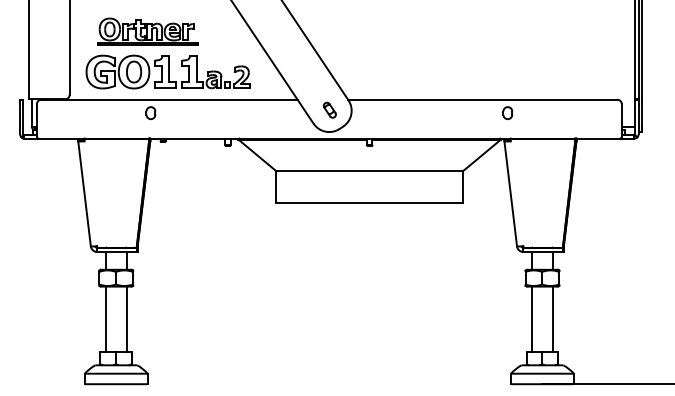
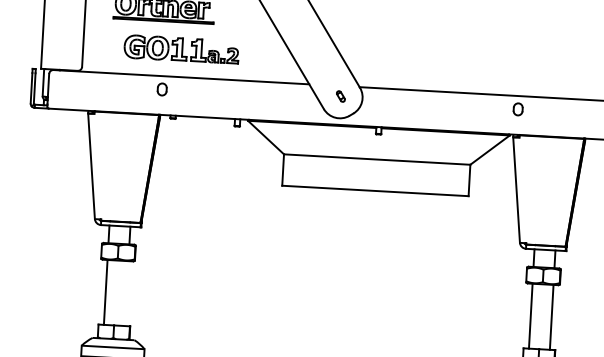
part: (167, 71) -> (181, 48), size x0.7
part: (329, 109) -> (340, 95), size x0.7
line: (126, 318) -> (126, 292), removed

